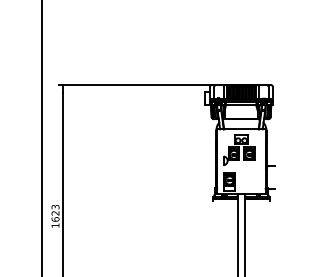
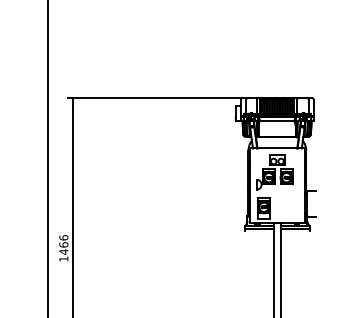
text: (55, 212) -> (63, 244), 1623 -> 1466

